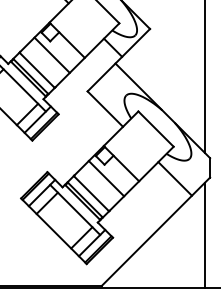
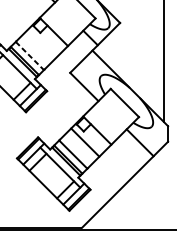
line: (51, 54) -> (41, 43), removed
line: (37, 70) -> (30, 56), solid -> dashed
line: (205, 234) -> (164, 187), removed

